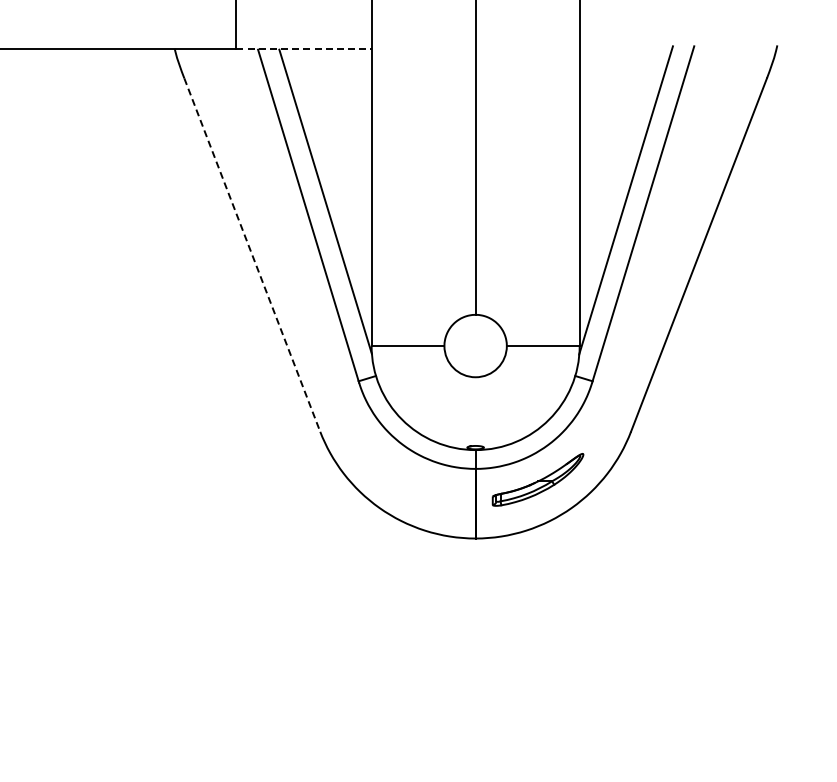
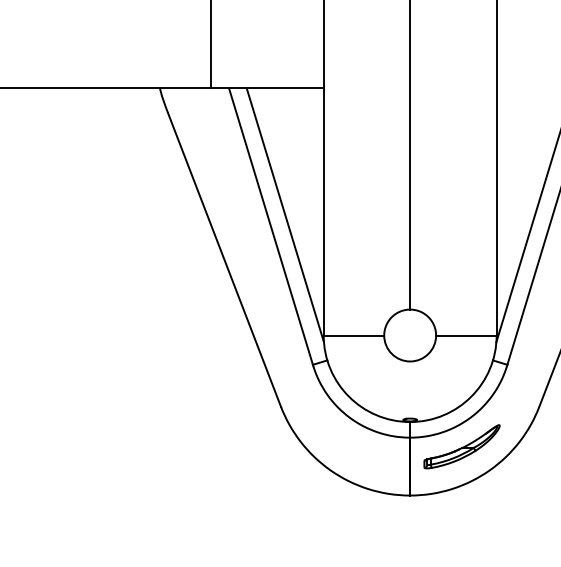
line: (303, 48) -> (267, 88), dashed -> solid
line: (252, 255) -> (224, 260), dashed -> solid

